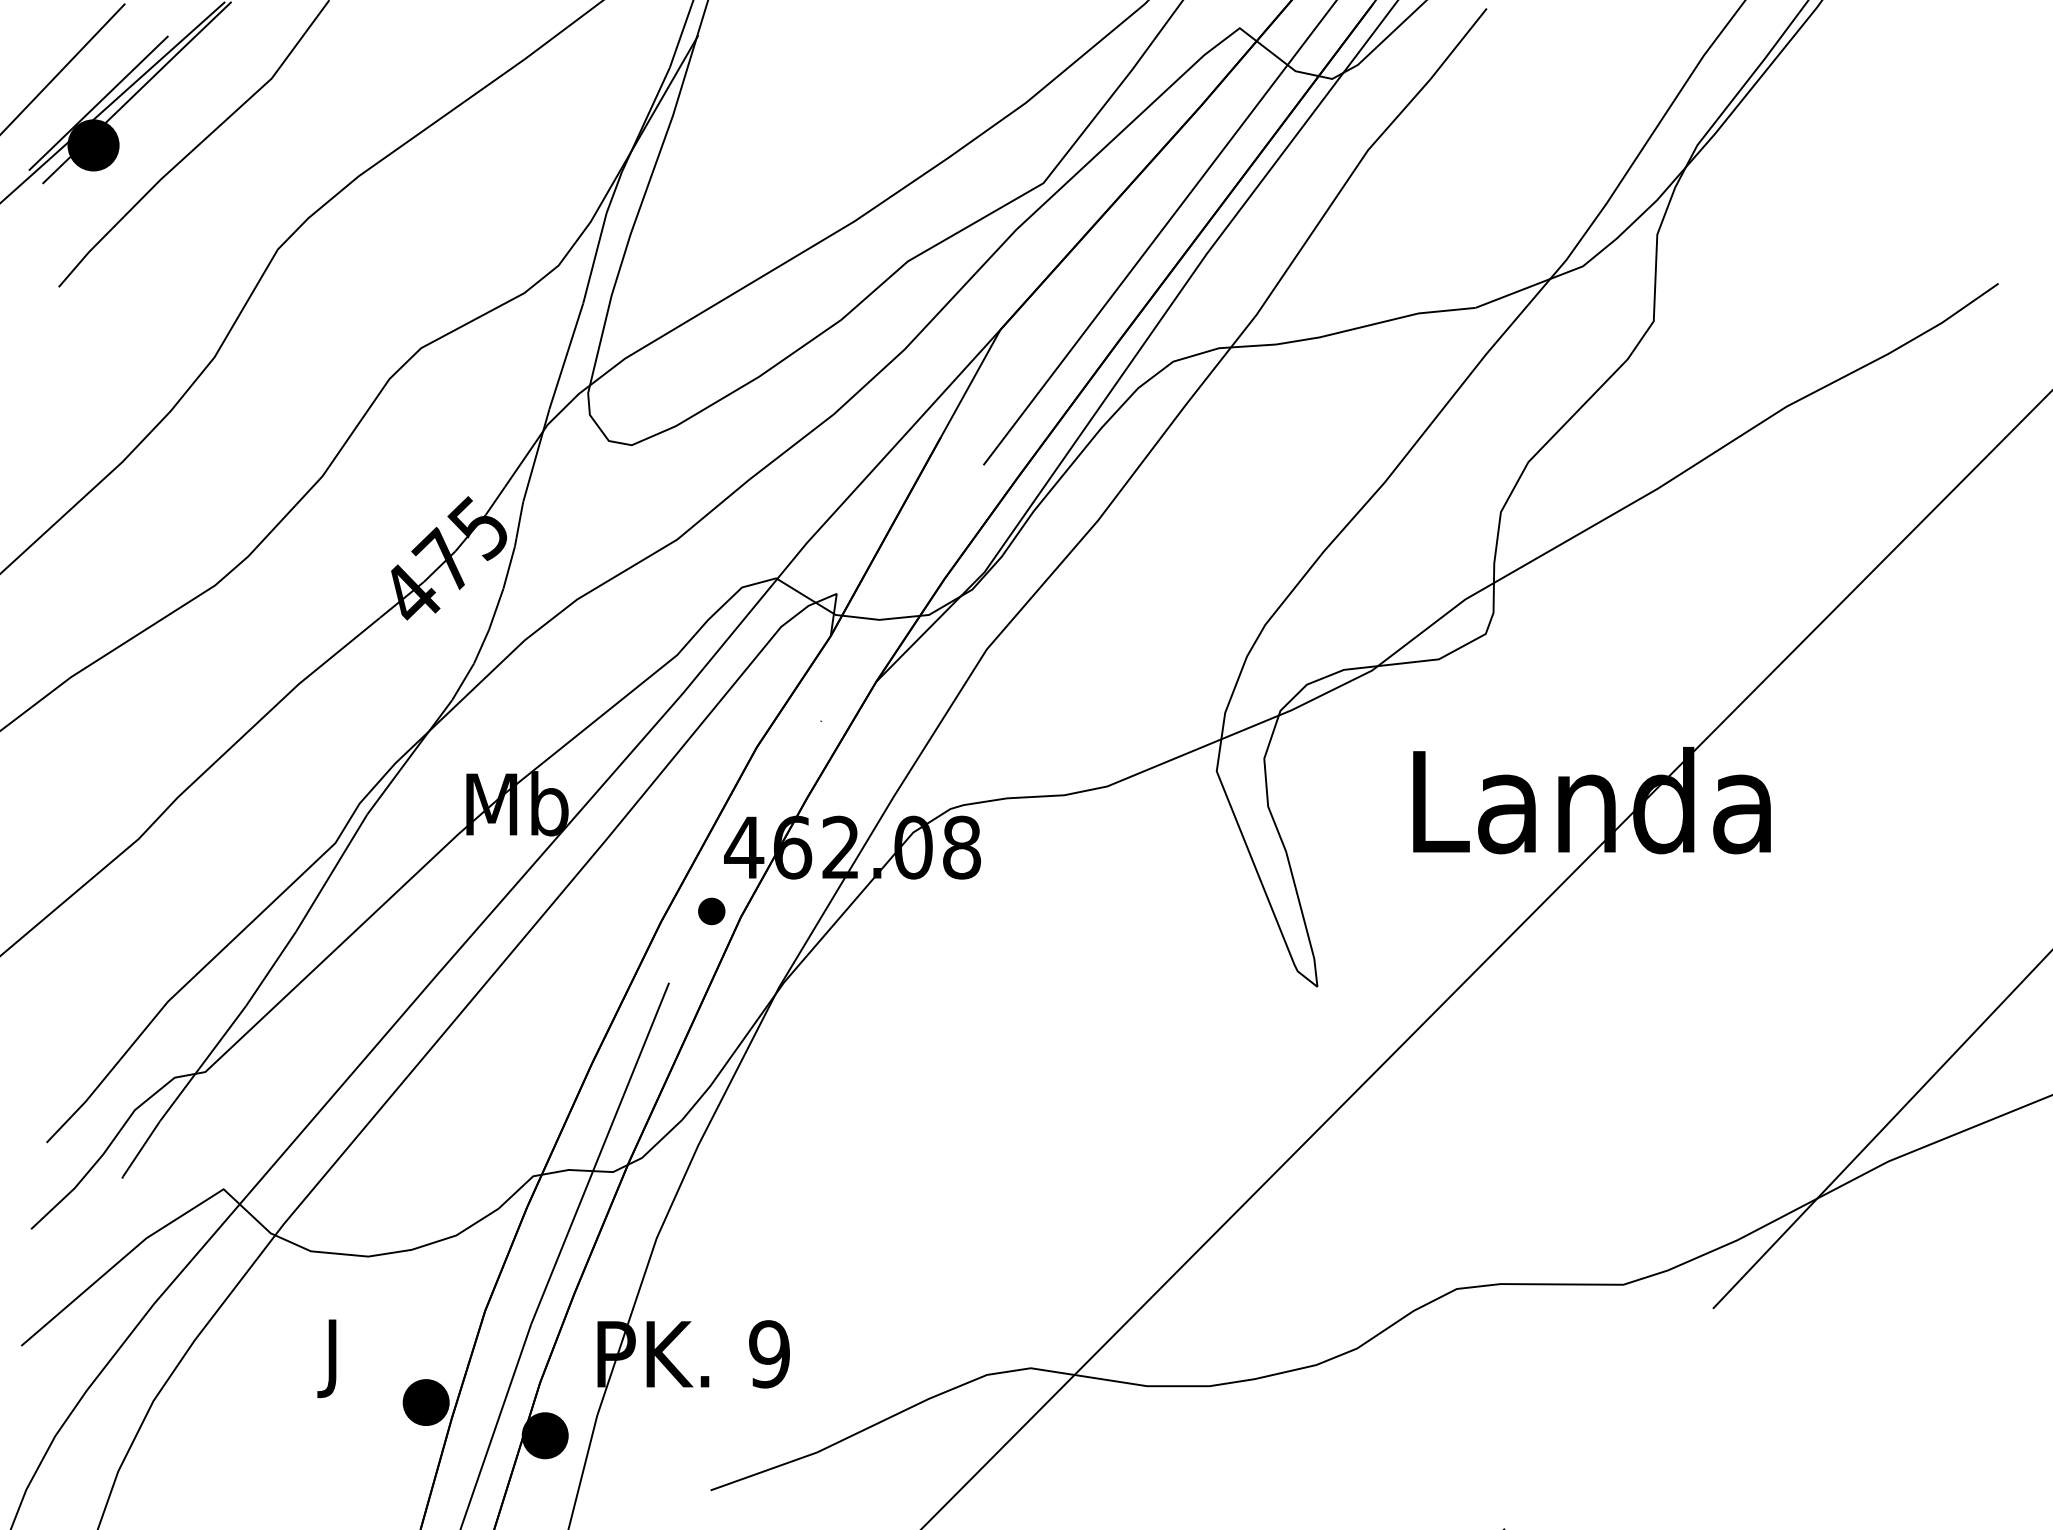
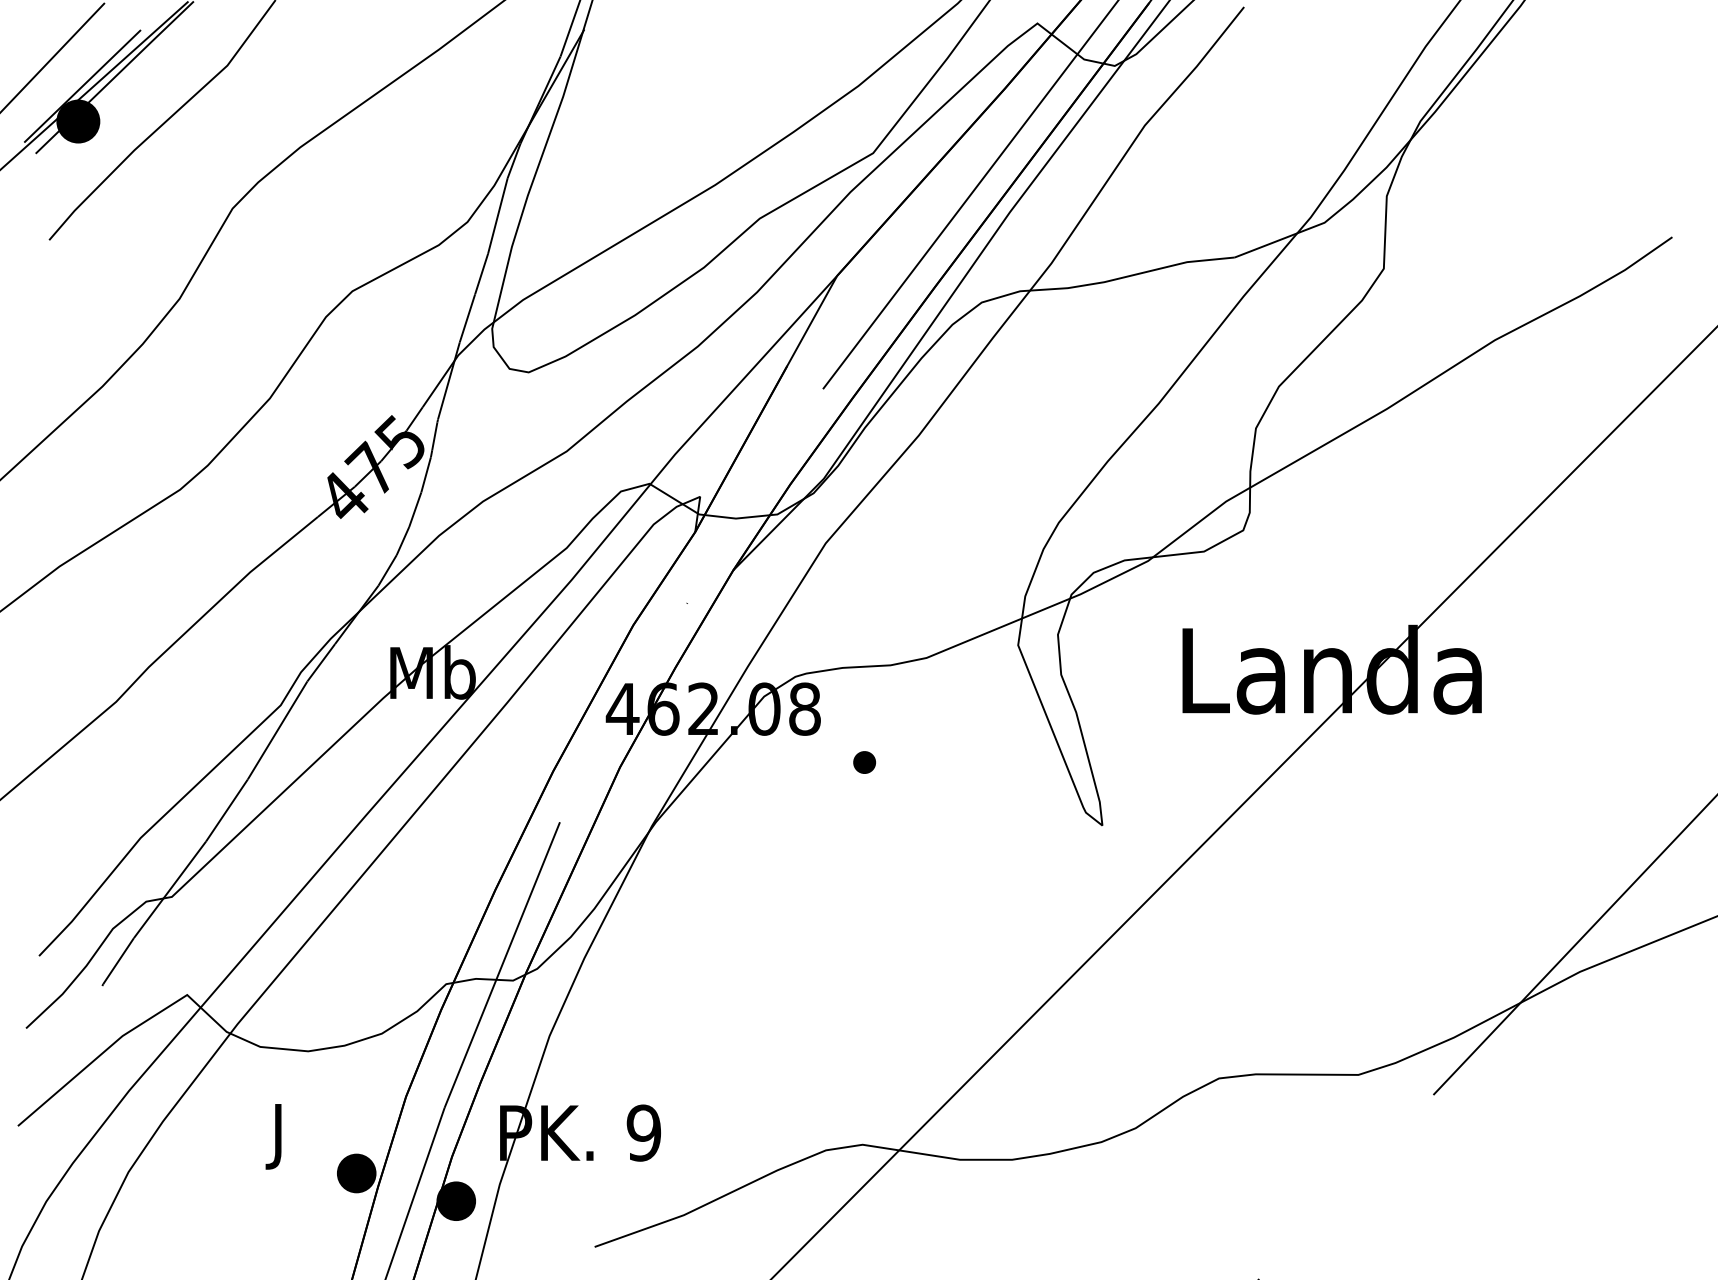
part: (711, 911) -> (864, 762), moved

